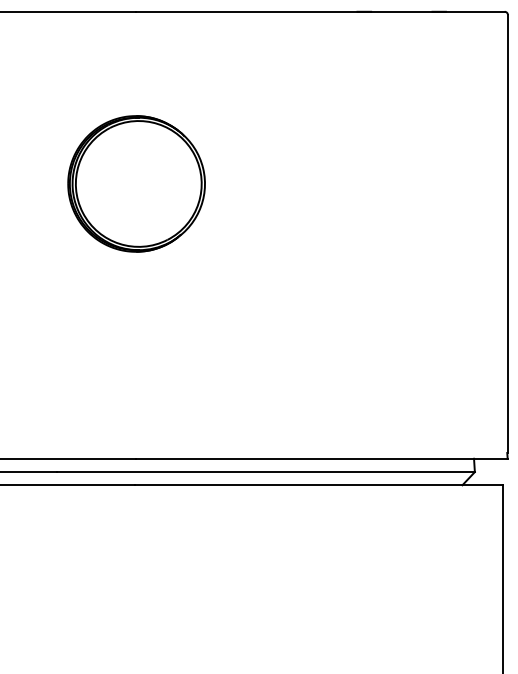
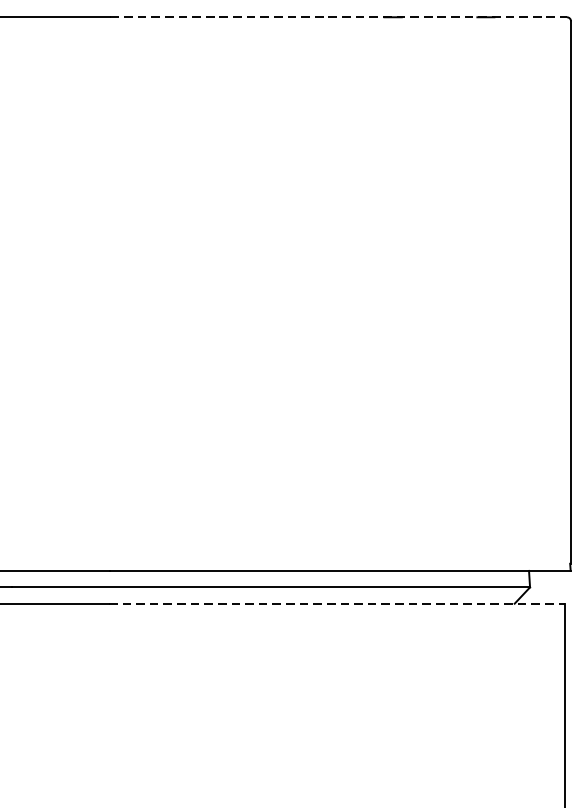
line: (320, 11) -> (338, 16), solid -> dashed
part: (136, 183) -> (110, 229), removed
line: (318, 485) -> (336, 604), solid -> dashed

